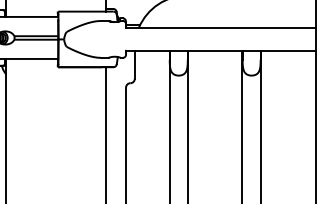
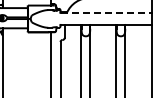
line: (221, 28) -> (106, 13), solid -> dashed

